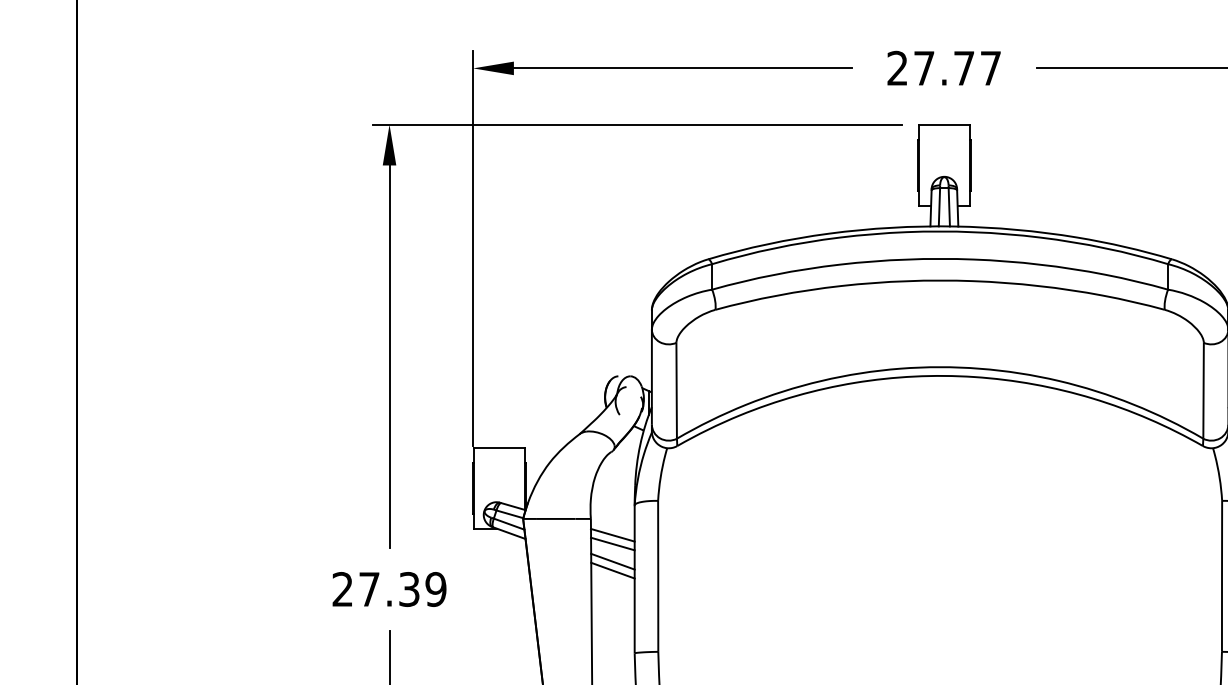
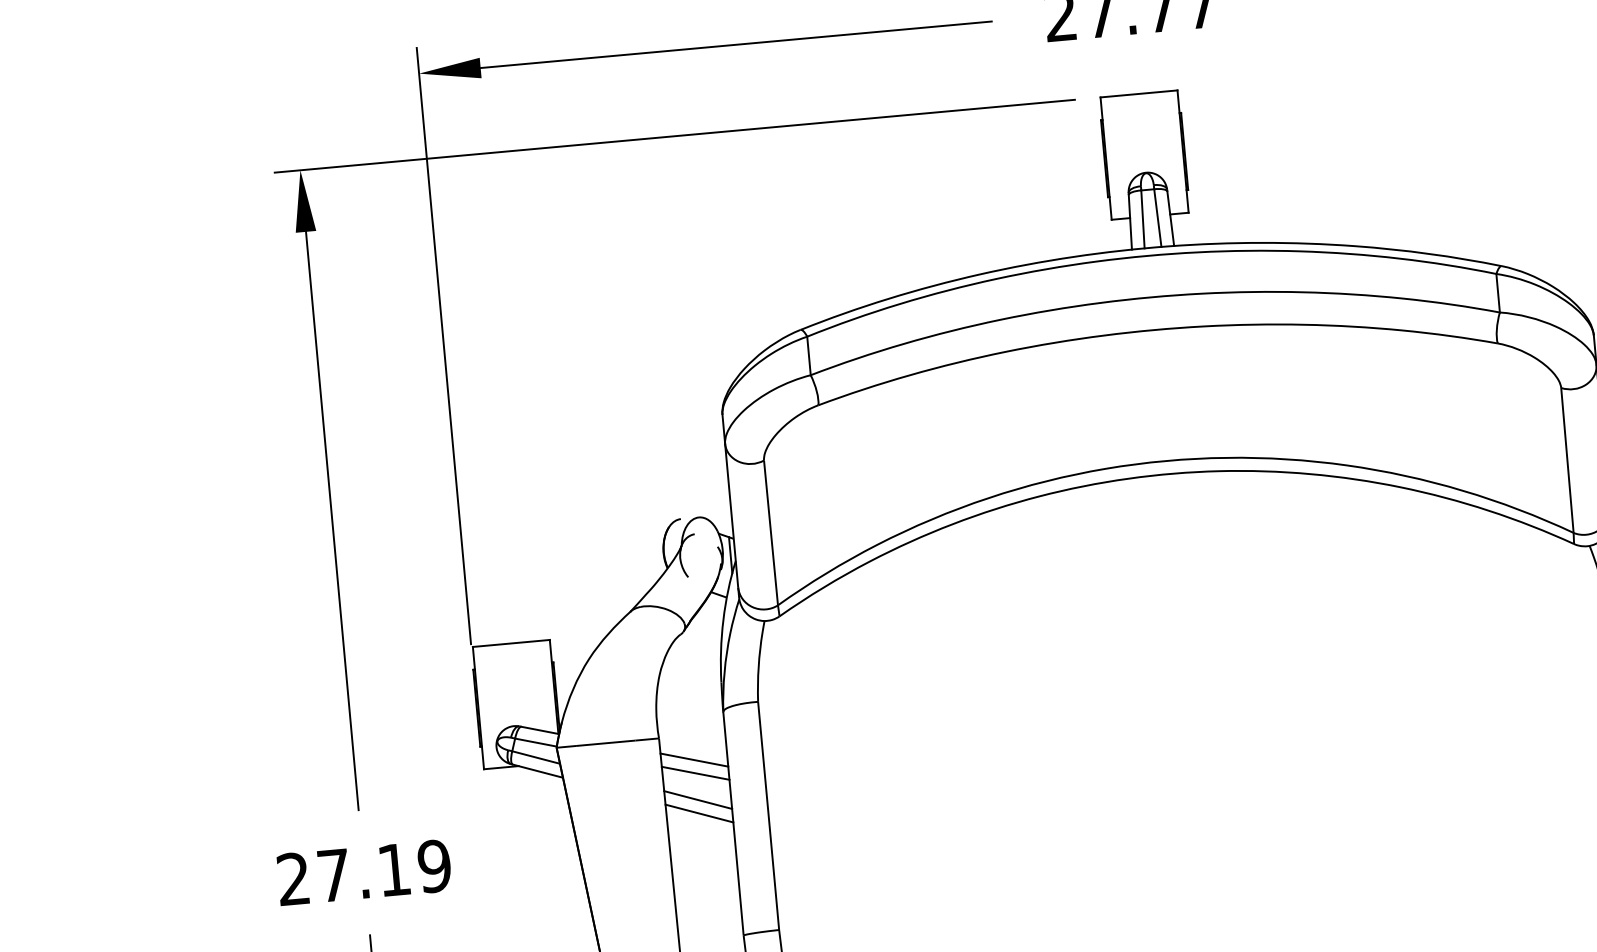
text: (409, 589) -> (394, 870), 27.39 -> 27.19

